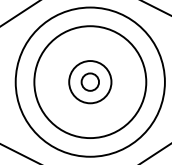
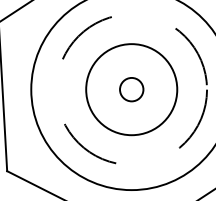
circle: (90, 82) -> (131, 90), size x1.6
circle: (90, 82) -> (131, 90), solid -> dashed

